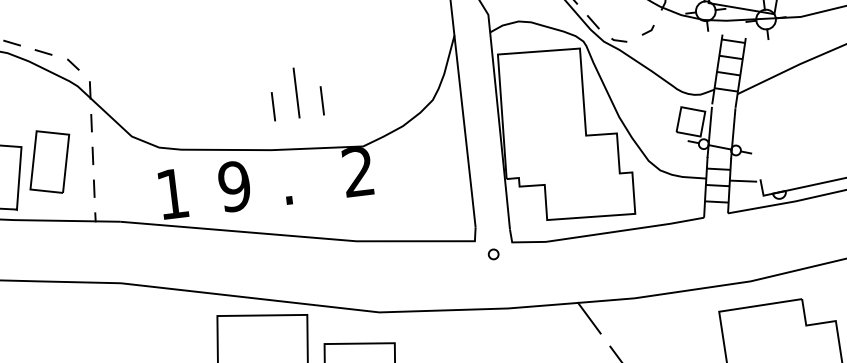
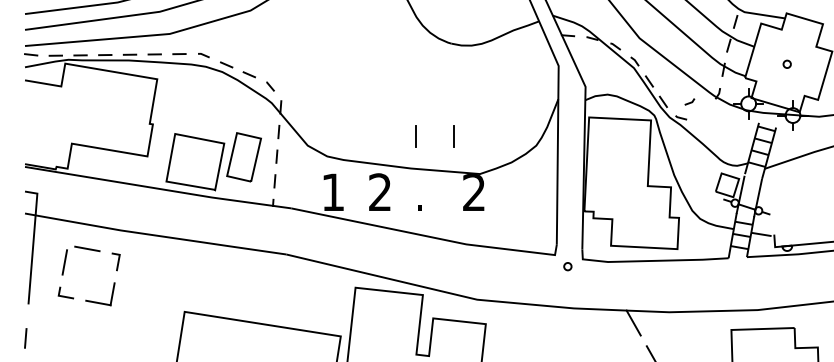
line: (649, 29) -> (690, 101), moved
line: (297, 92) -> (435, 127), removed
text: (233, 186) -> (379, 192), 9 -> 2

